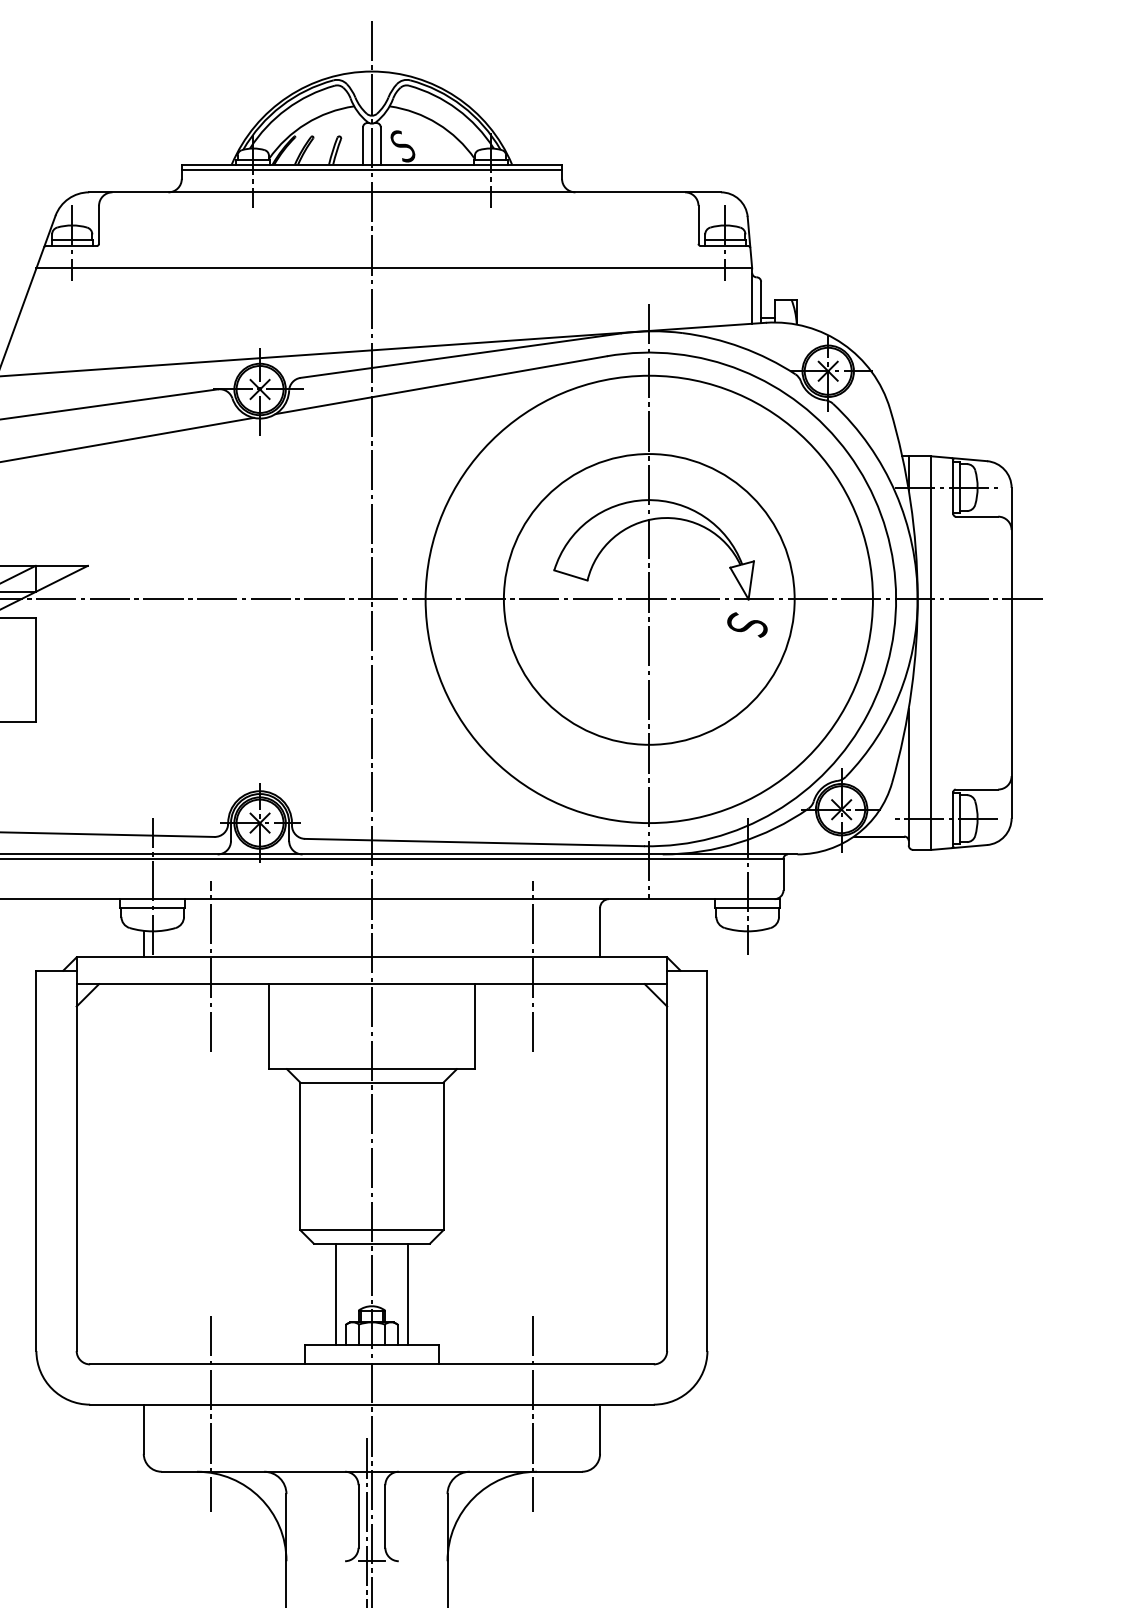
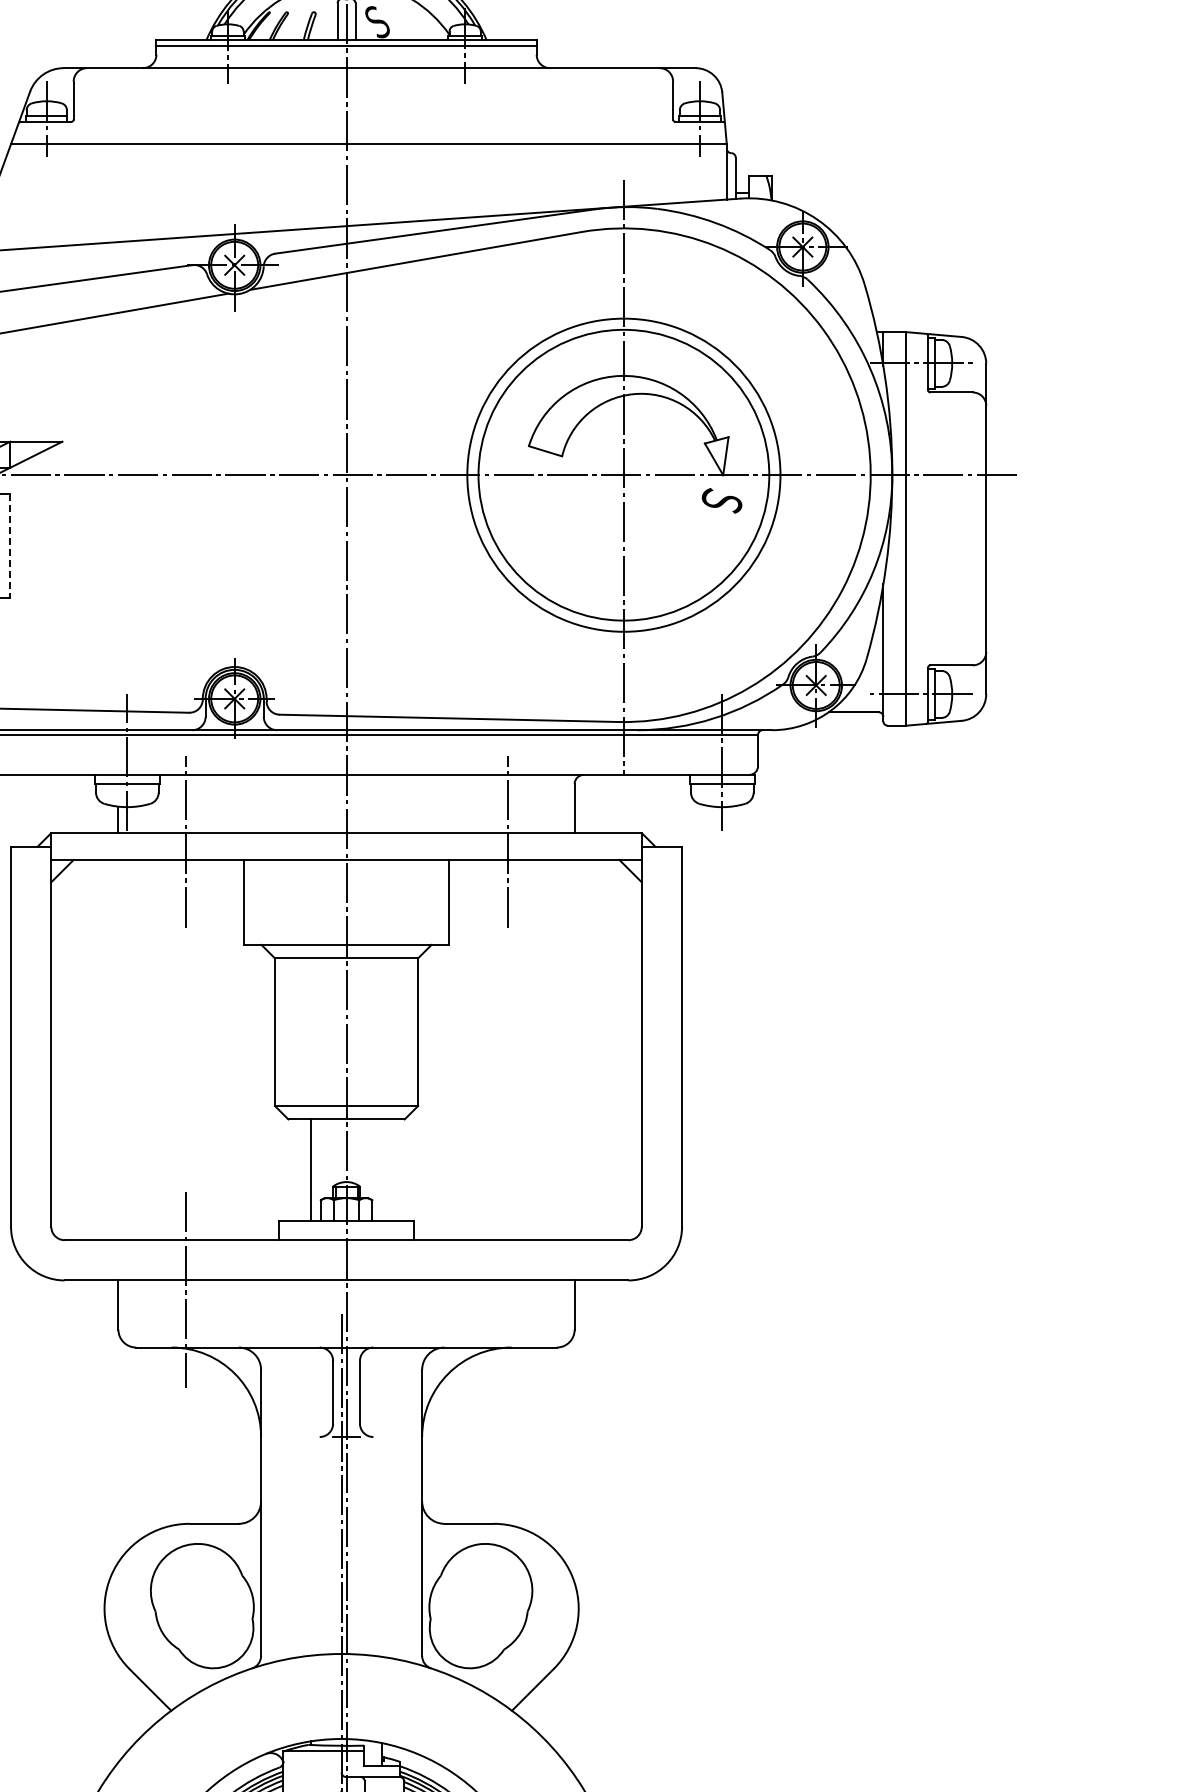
circle: (648, 598) -> (623, 474), size x0.7
line: (35, 670) -> (10, 546), solid -> dashed
line: (407, 1293) -> (382, 1169), removed
line: (532, 1413) -> (507, 1289), removed

